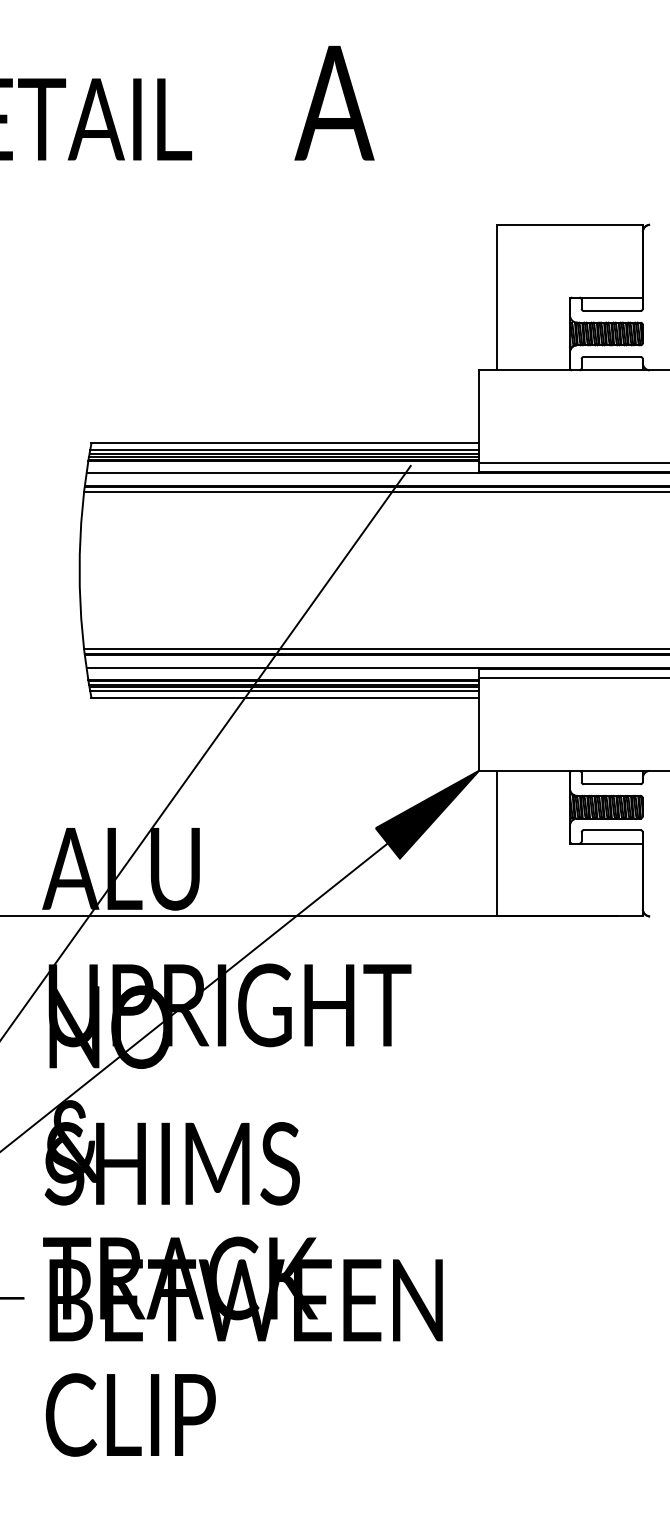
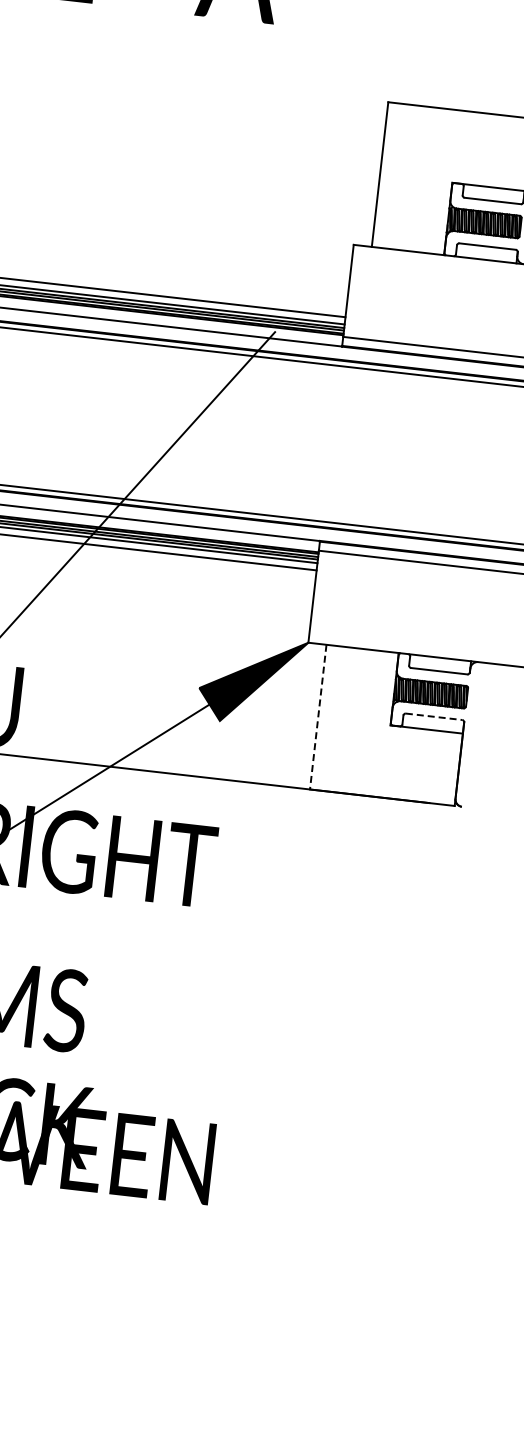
line: (612, 830) -> (434, 717), solid -> dashed
line: (497, 843) -> (318, 717), solid -> dashed

